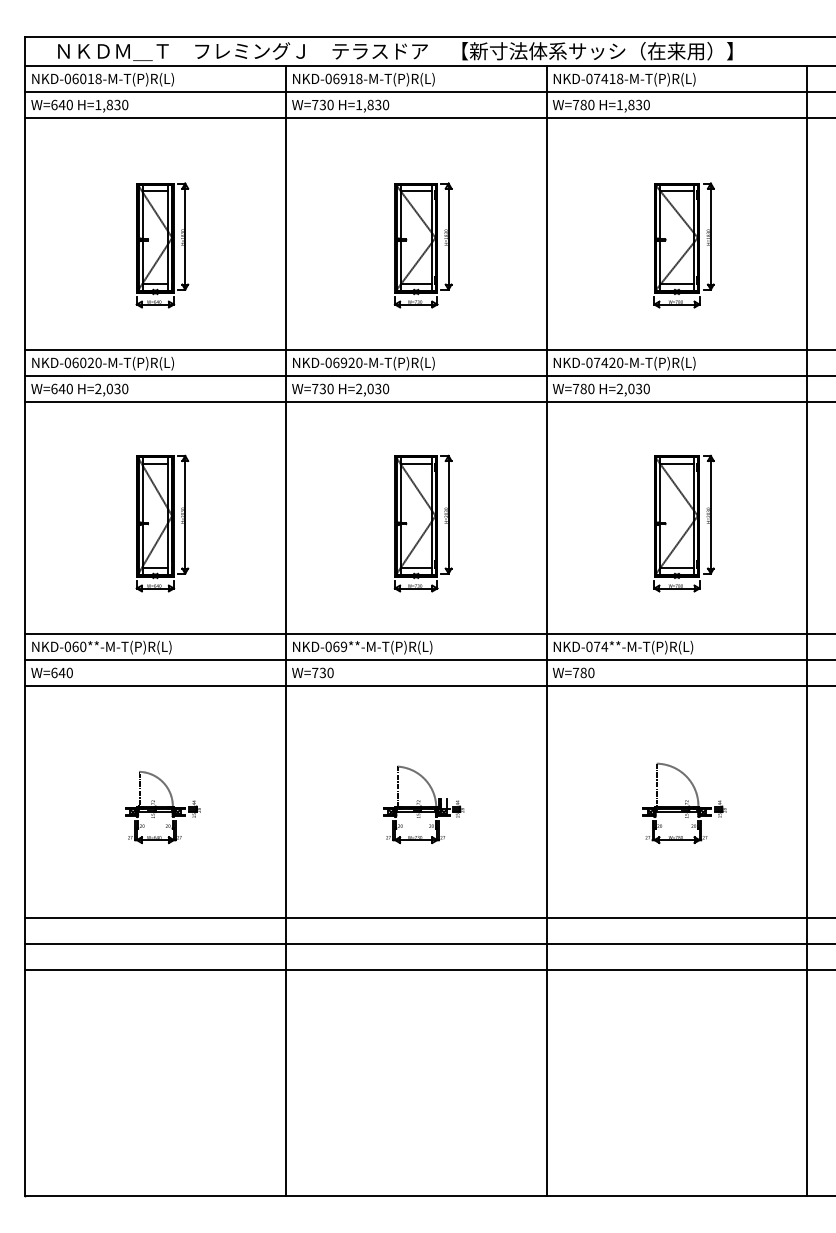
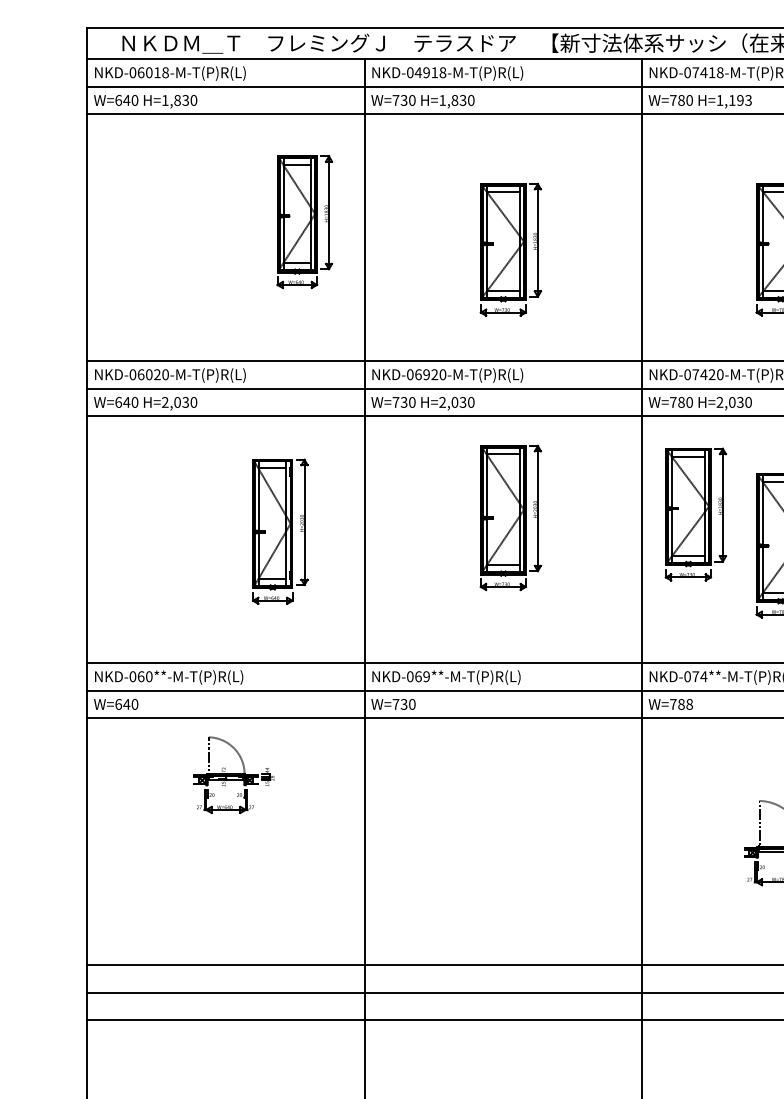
text: (335, 78) -> (417, 72), NKD-06918-M-T(P)R(L) -> NKD-04918-M-T(P)R(L)
text: (638, 104) -> (739, 99), H=1,830 -> H=1,193
part: (162, 245) -> (304, 222), moved
part: (596, 494) -> (695, 514), added
part: (162, 523) -> (280, 531), moved
part: (422, 523) -> (510, 517), moved
text: (591, 672) -> (689, 703), W=780 -> W=788
part: (423, 804) -> (511, 844), removed
part: (162, 807) -> (233, 775), moved

